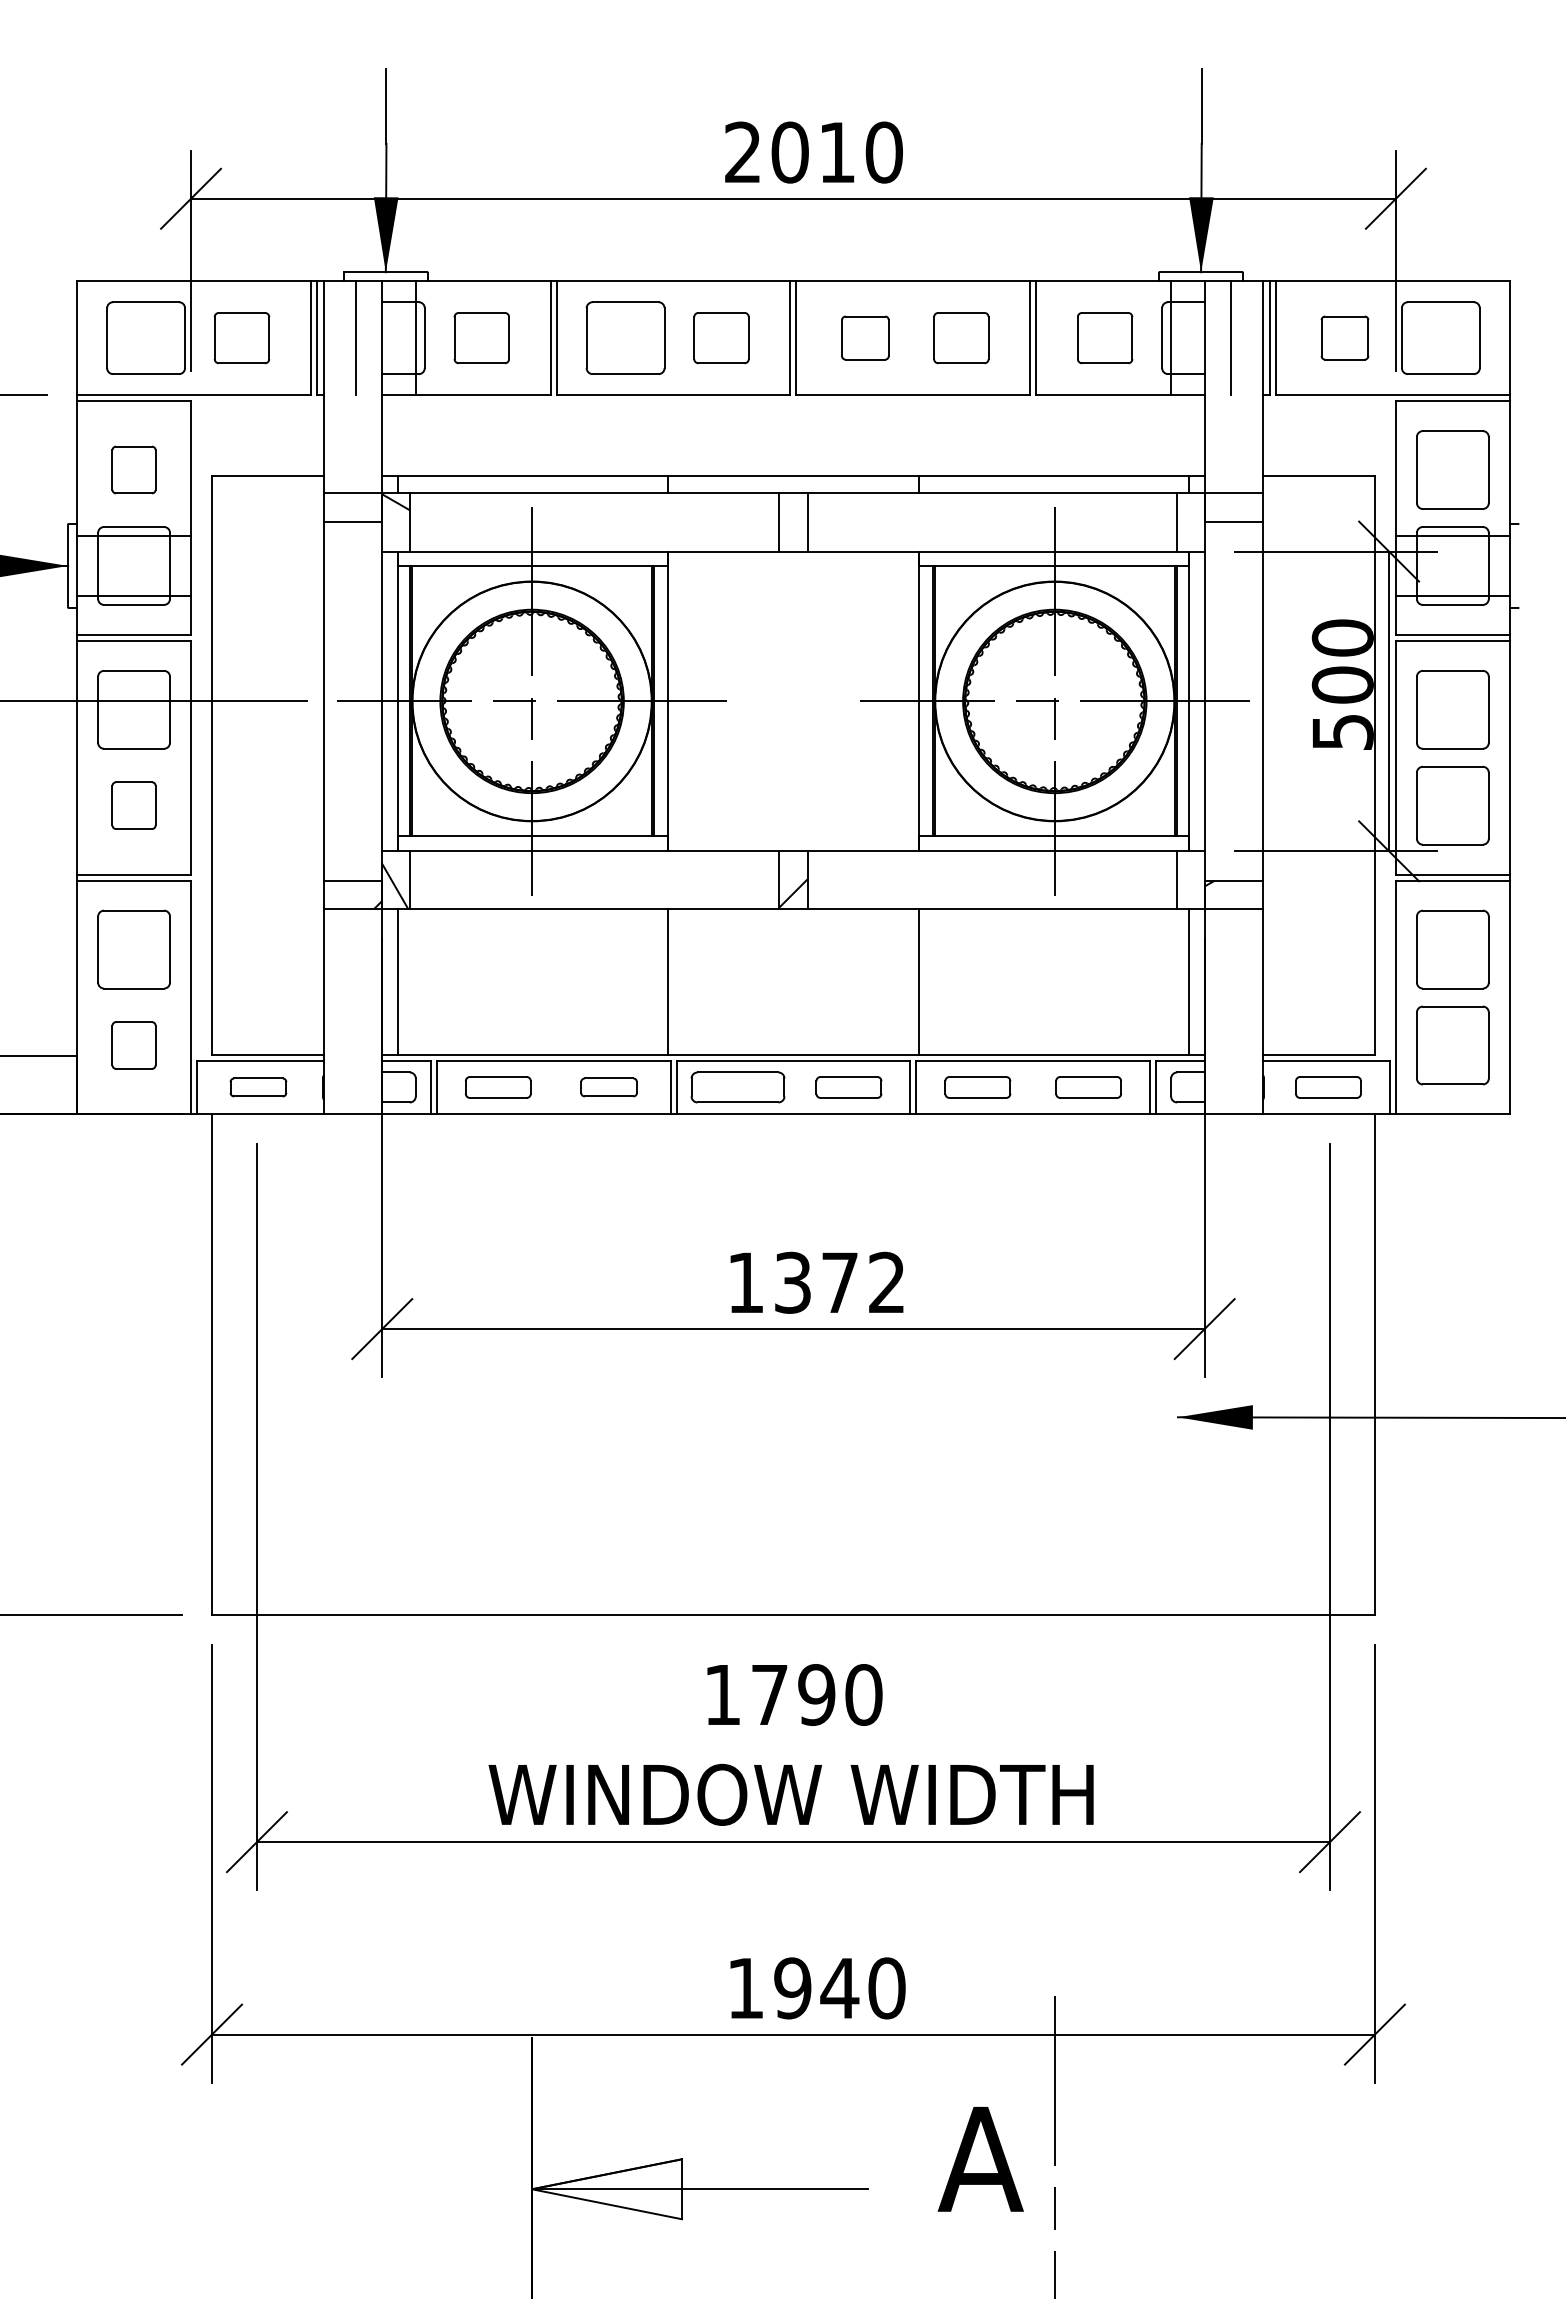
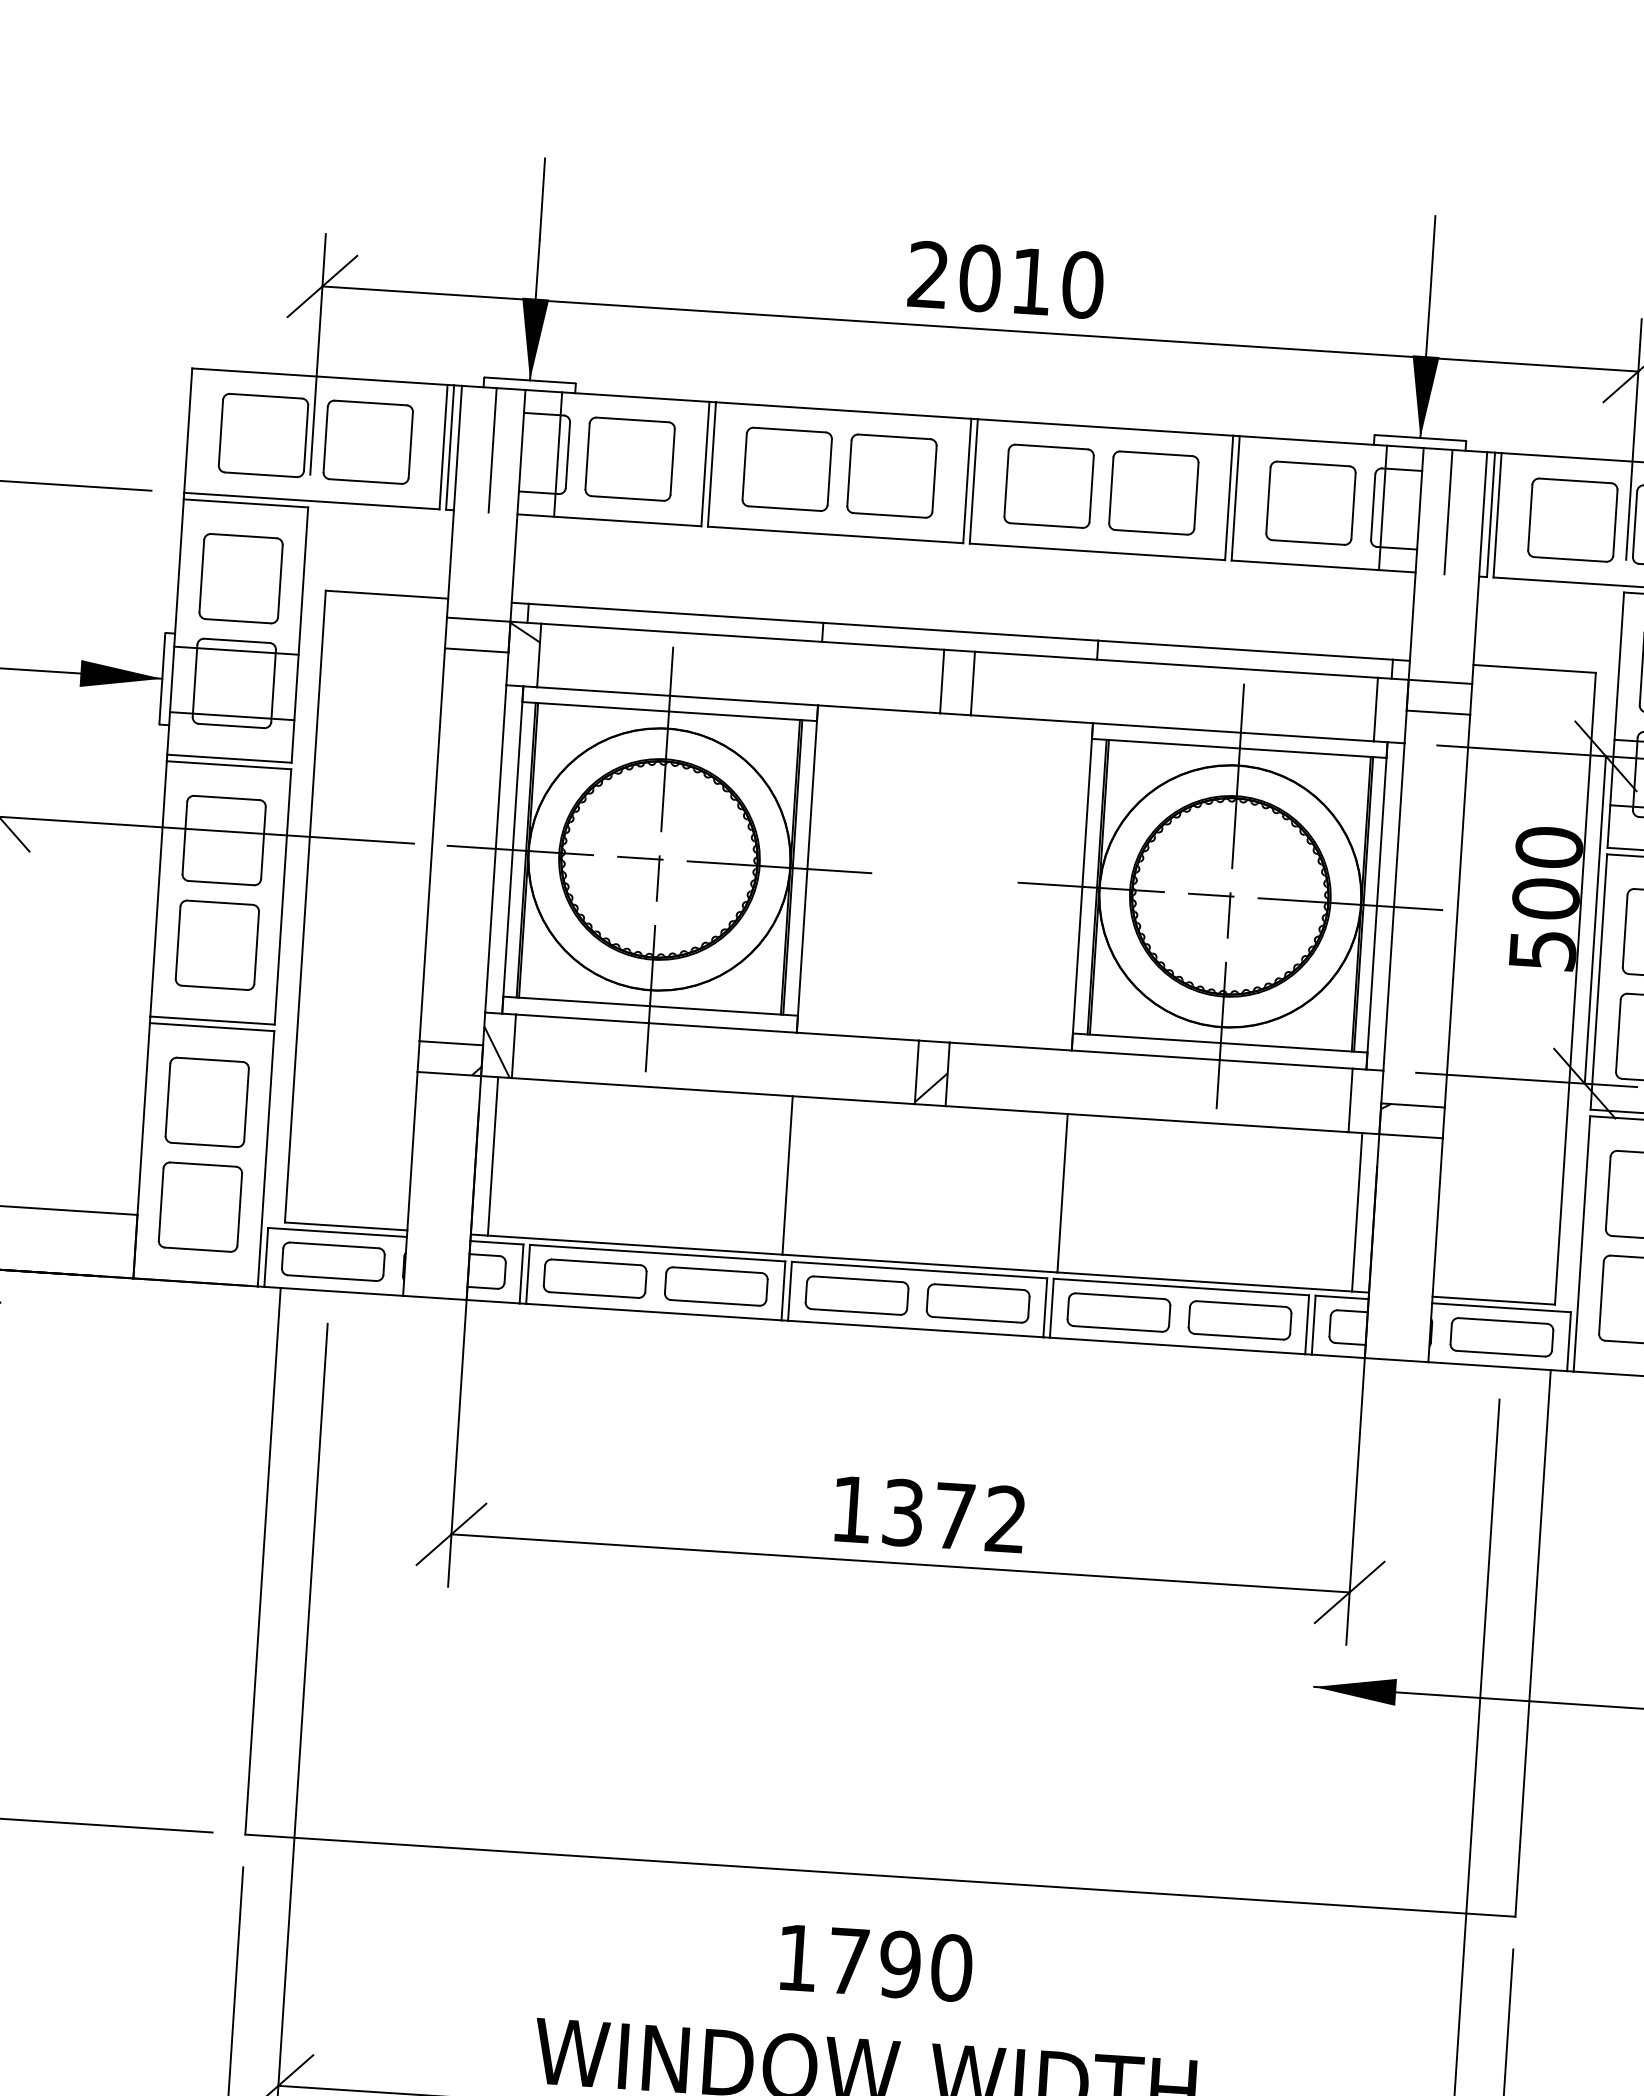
part: (241, 337) -> (367, 441), size x1.43
part: (481, 337) -> (629, 458), size x1.43
part: (721, 337) -> (892, 475), size x1.43
part: (865, 337) -> (1049, 485), size x1.67
part: (961, 337) -> (1154, 492), size x1.43
part: (1104, 337) -> (1310, 502), size x1.43
part: (1344, 337) -> (1572, 519), size x1.67
part: (133, 469) -> (240, 578), size x1.67
part: (133, 805) -> (216, 944), size x1.67
part: (133, 1045) -> (199, 1207), size x1.67
part: (258, 1087) -> (333, 1261), size x1.67
part: (498, 1087) -> (595, 1278), size x1.43
part: (608, 1087) -> (715, 1286), size x1.67
part: (848, 1087) -> (977, 1303), size x1.43
part: (977, 1087) -> (1118, 1312), size x1.43
part: (1088, 1087) -> (1239, 1320), size x1.43
part: (1328, 1087) -> (1501, 1337), size x1.43

